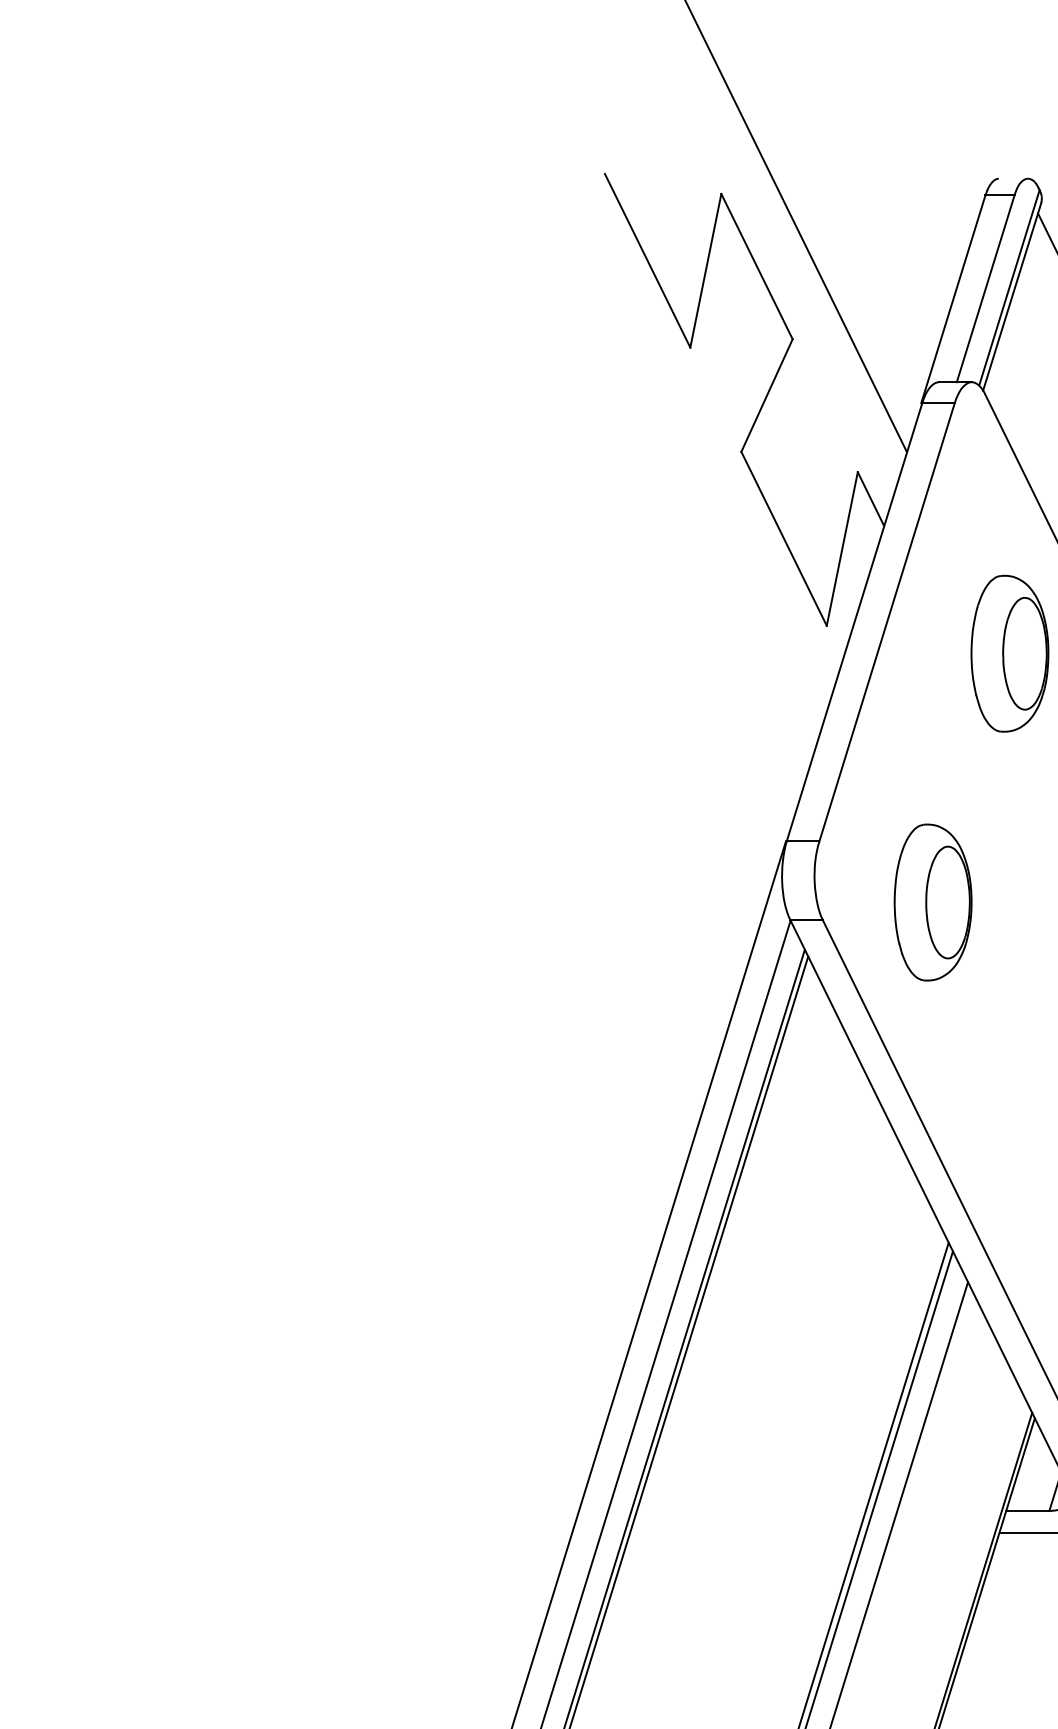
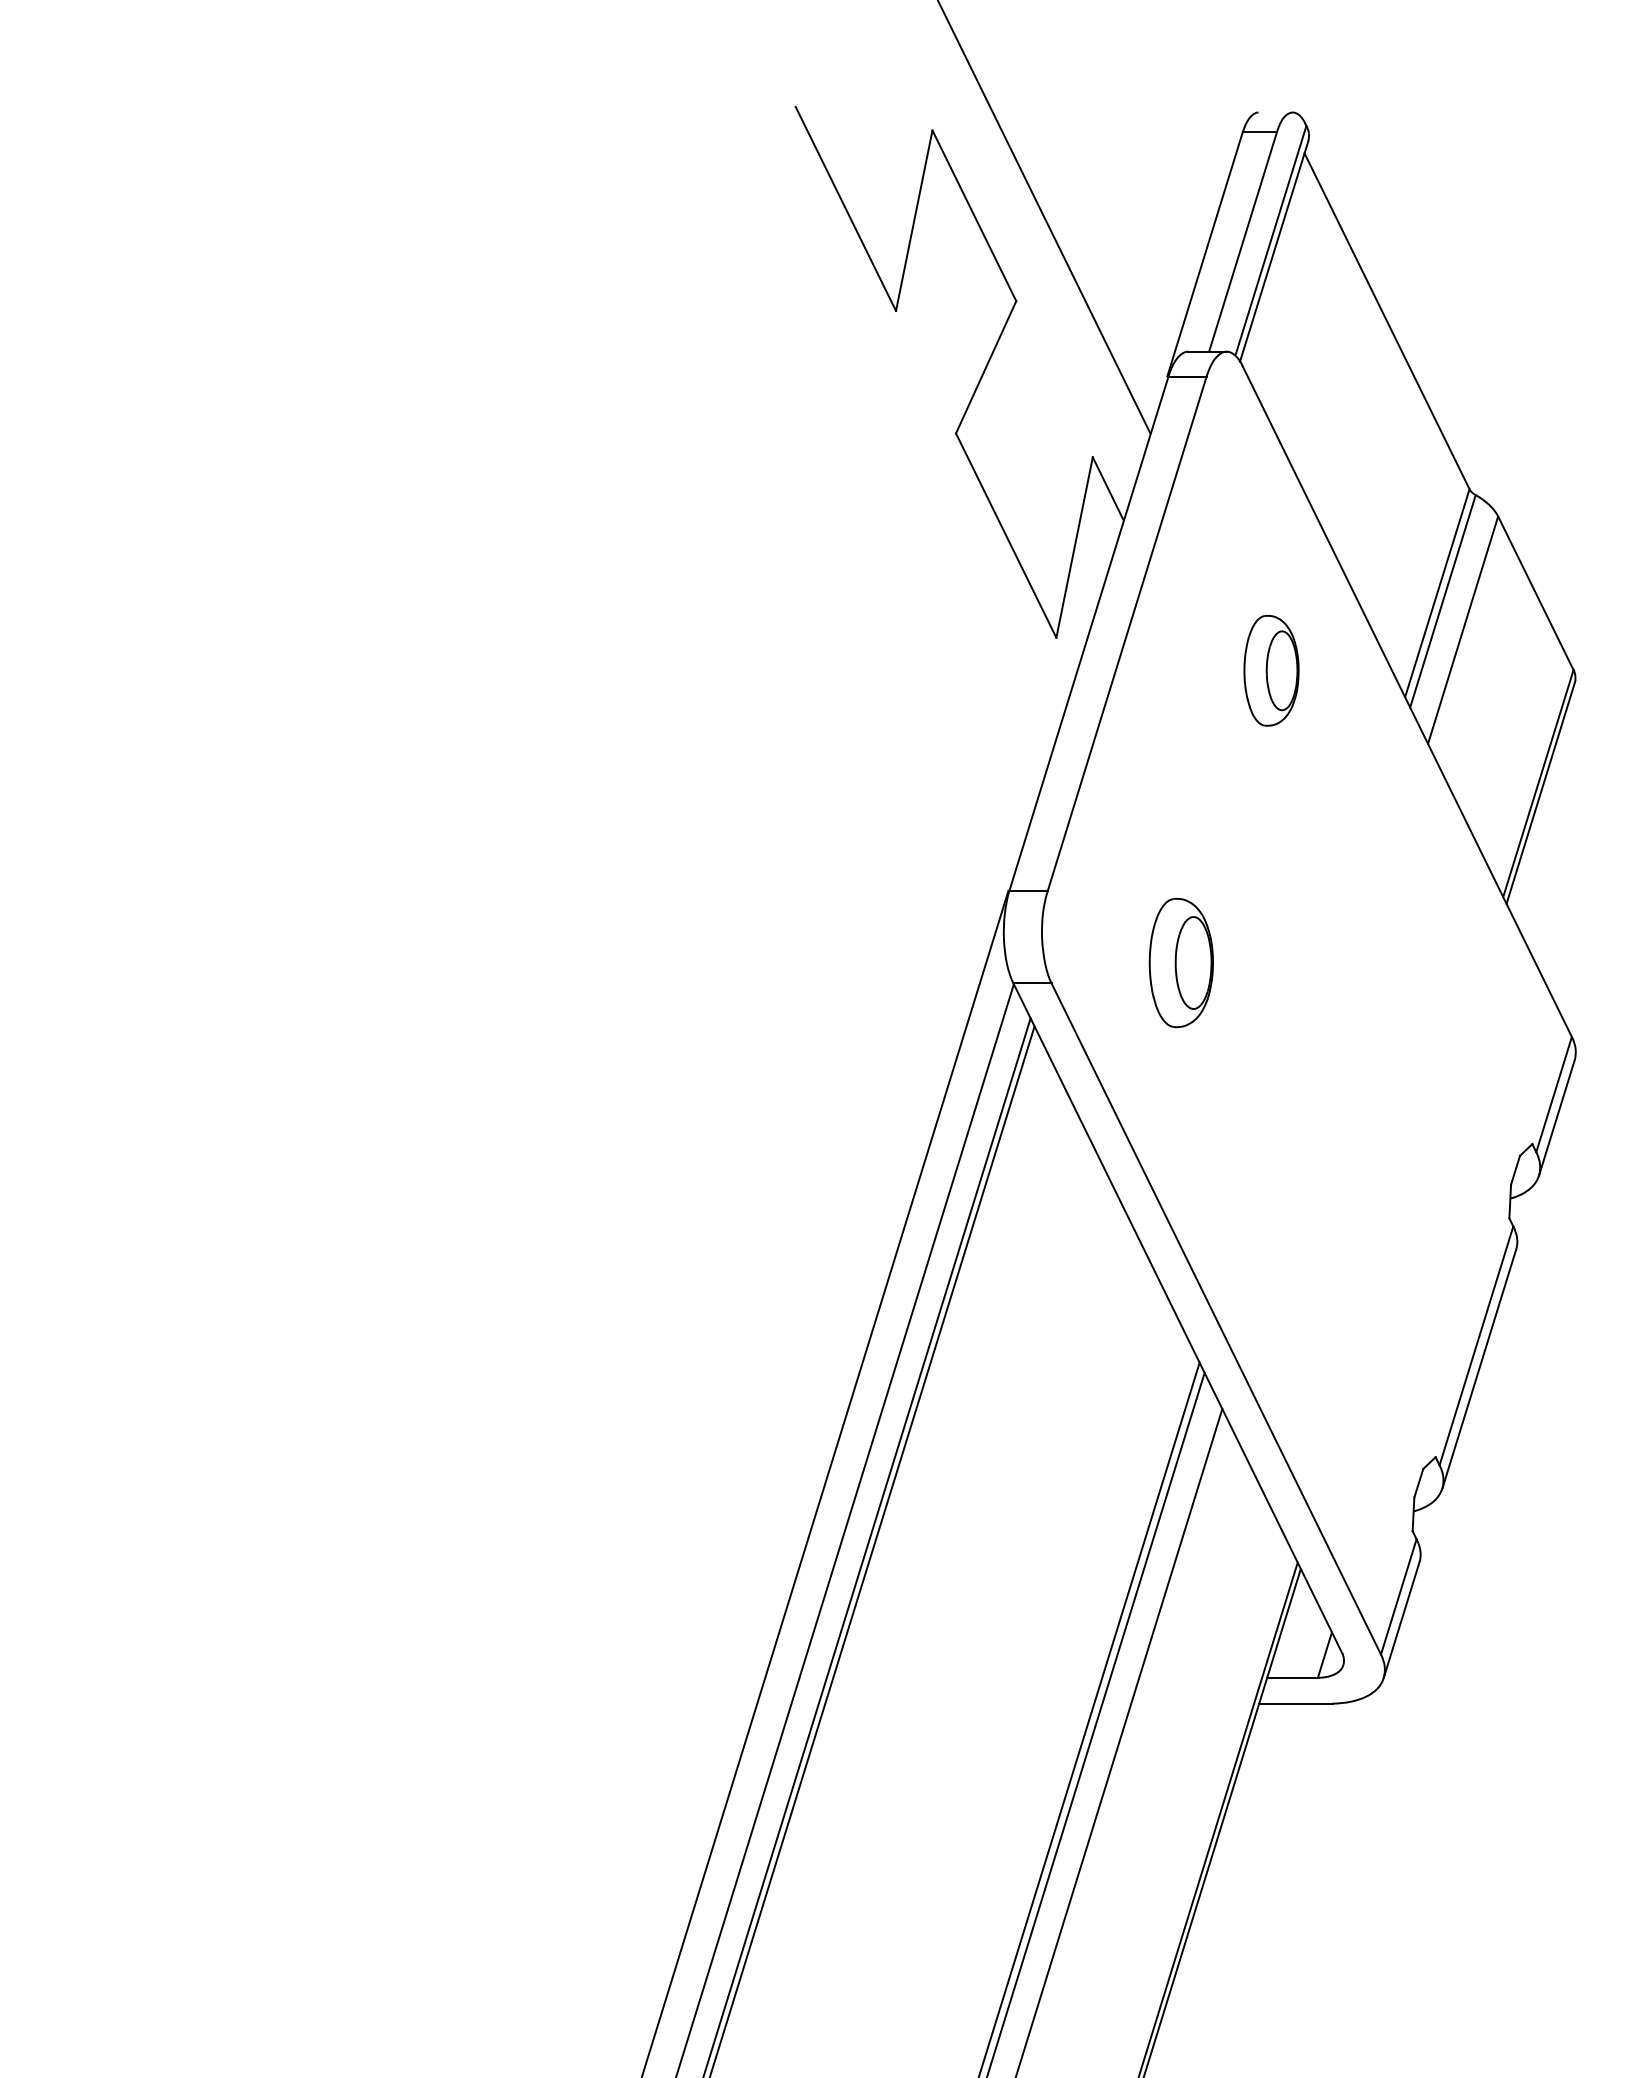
part: (1009, 653) -> (1271, 670), size x0.6
part: (933, 902) -> (1181, 962), size x0.7

